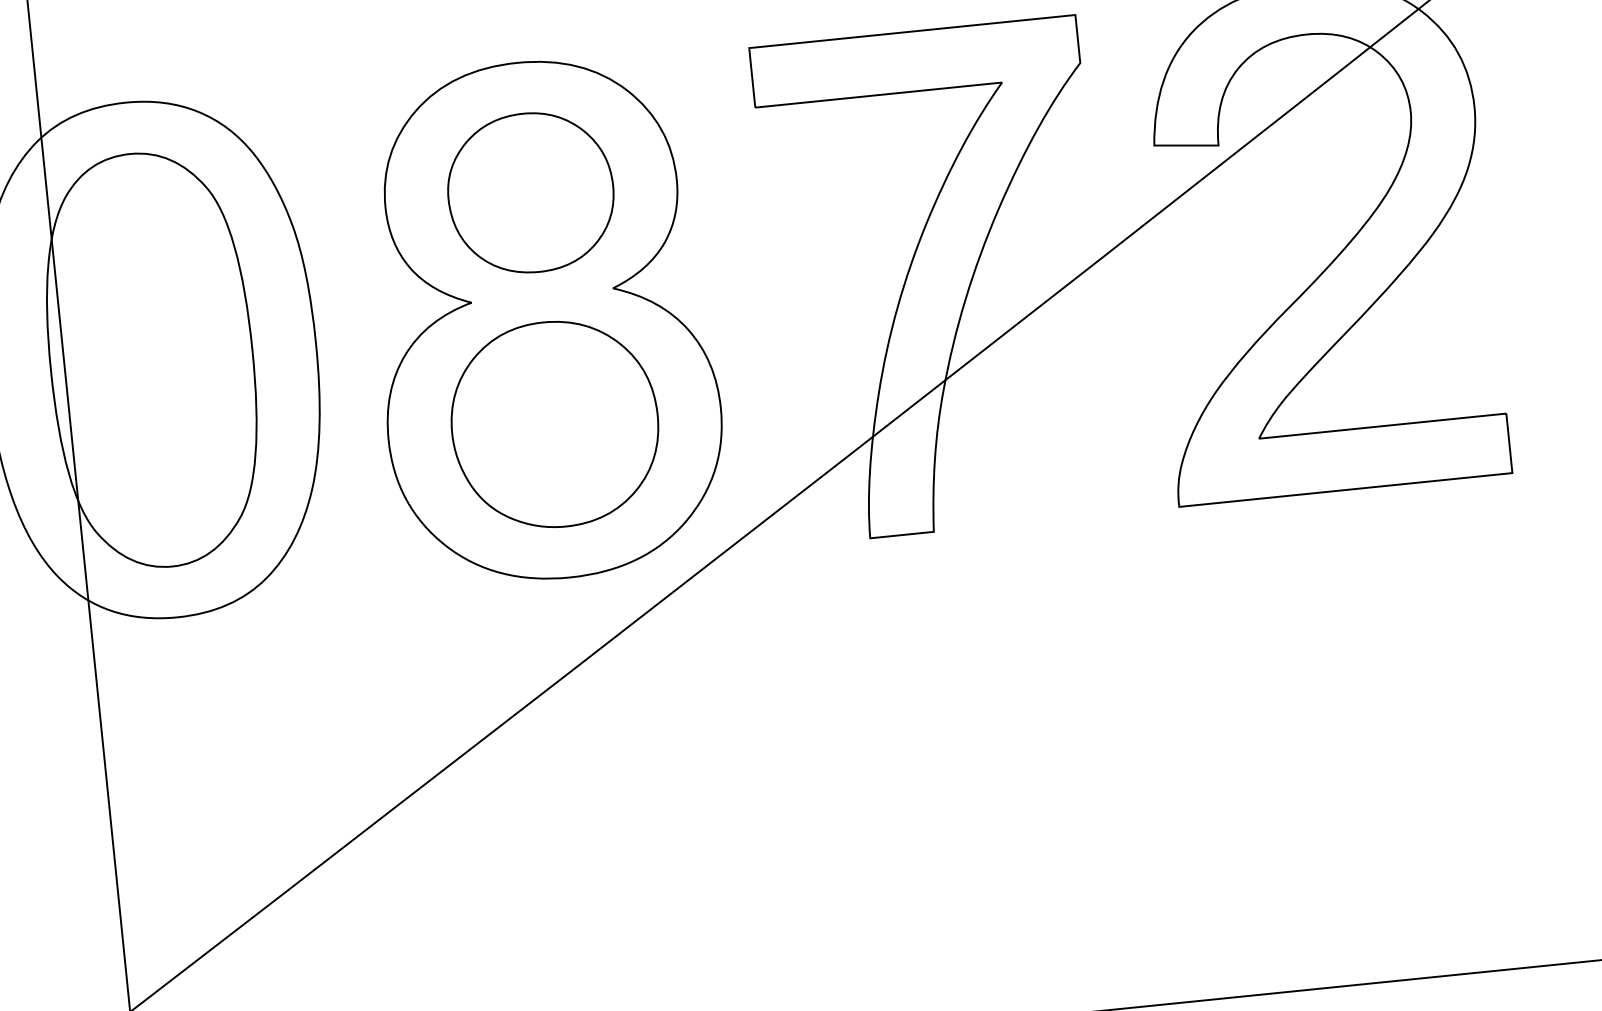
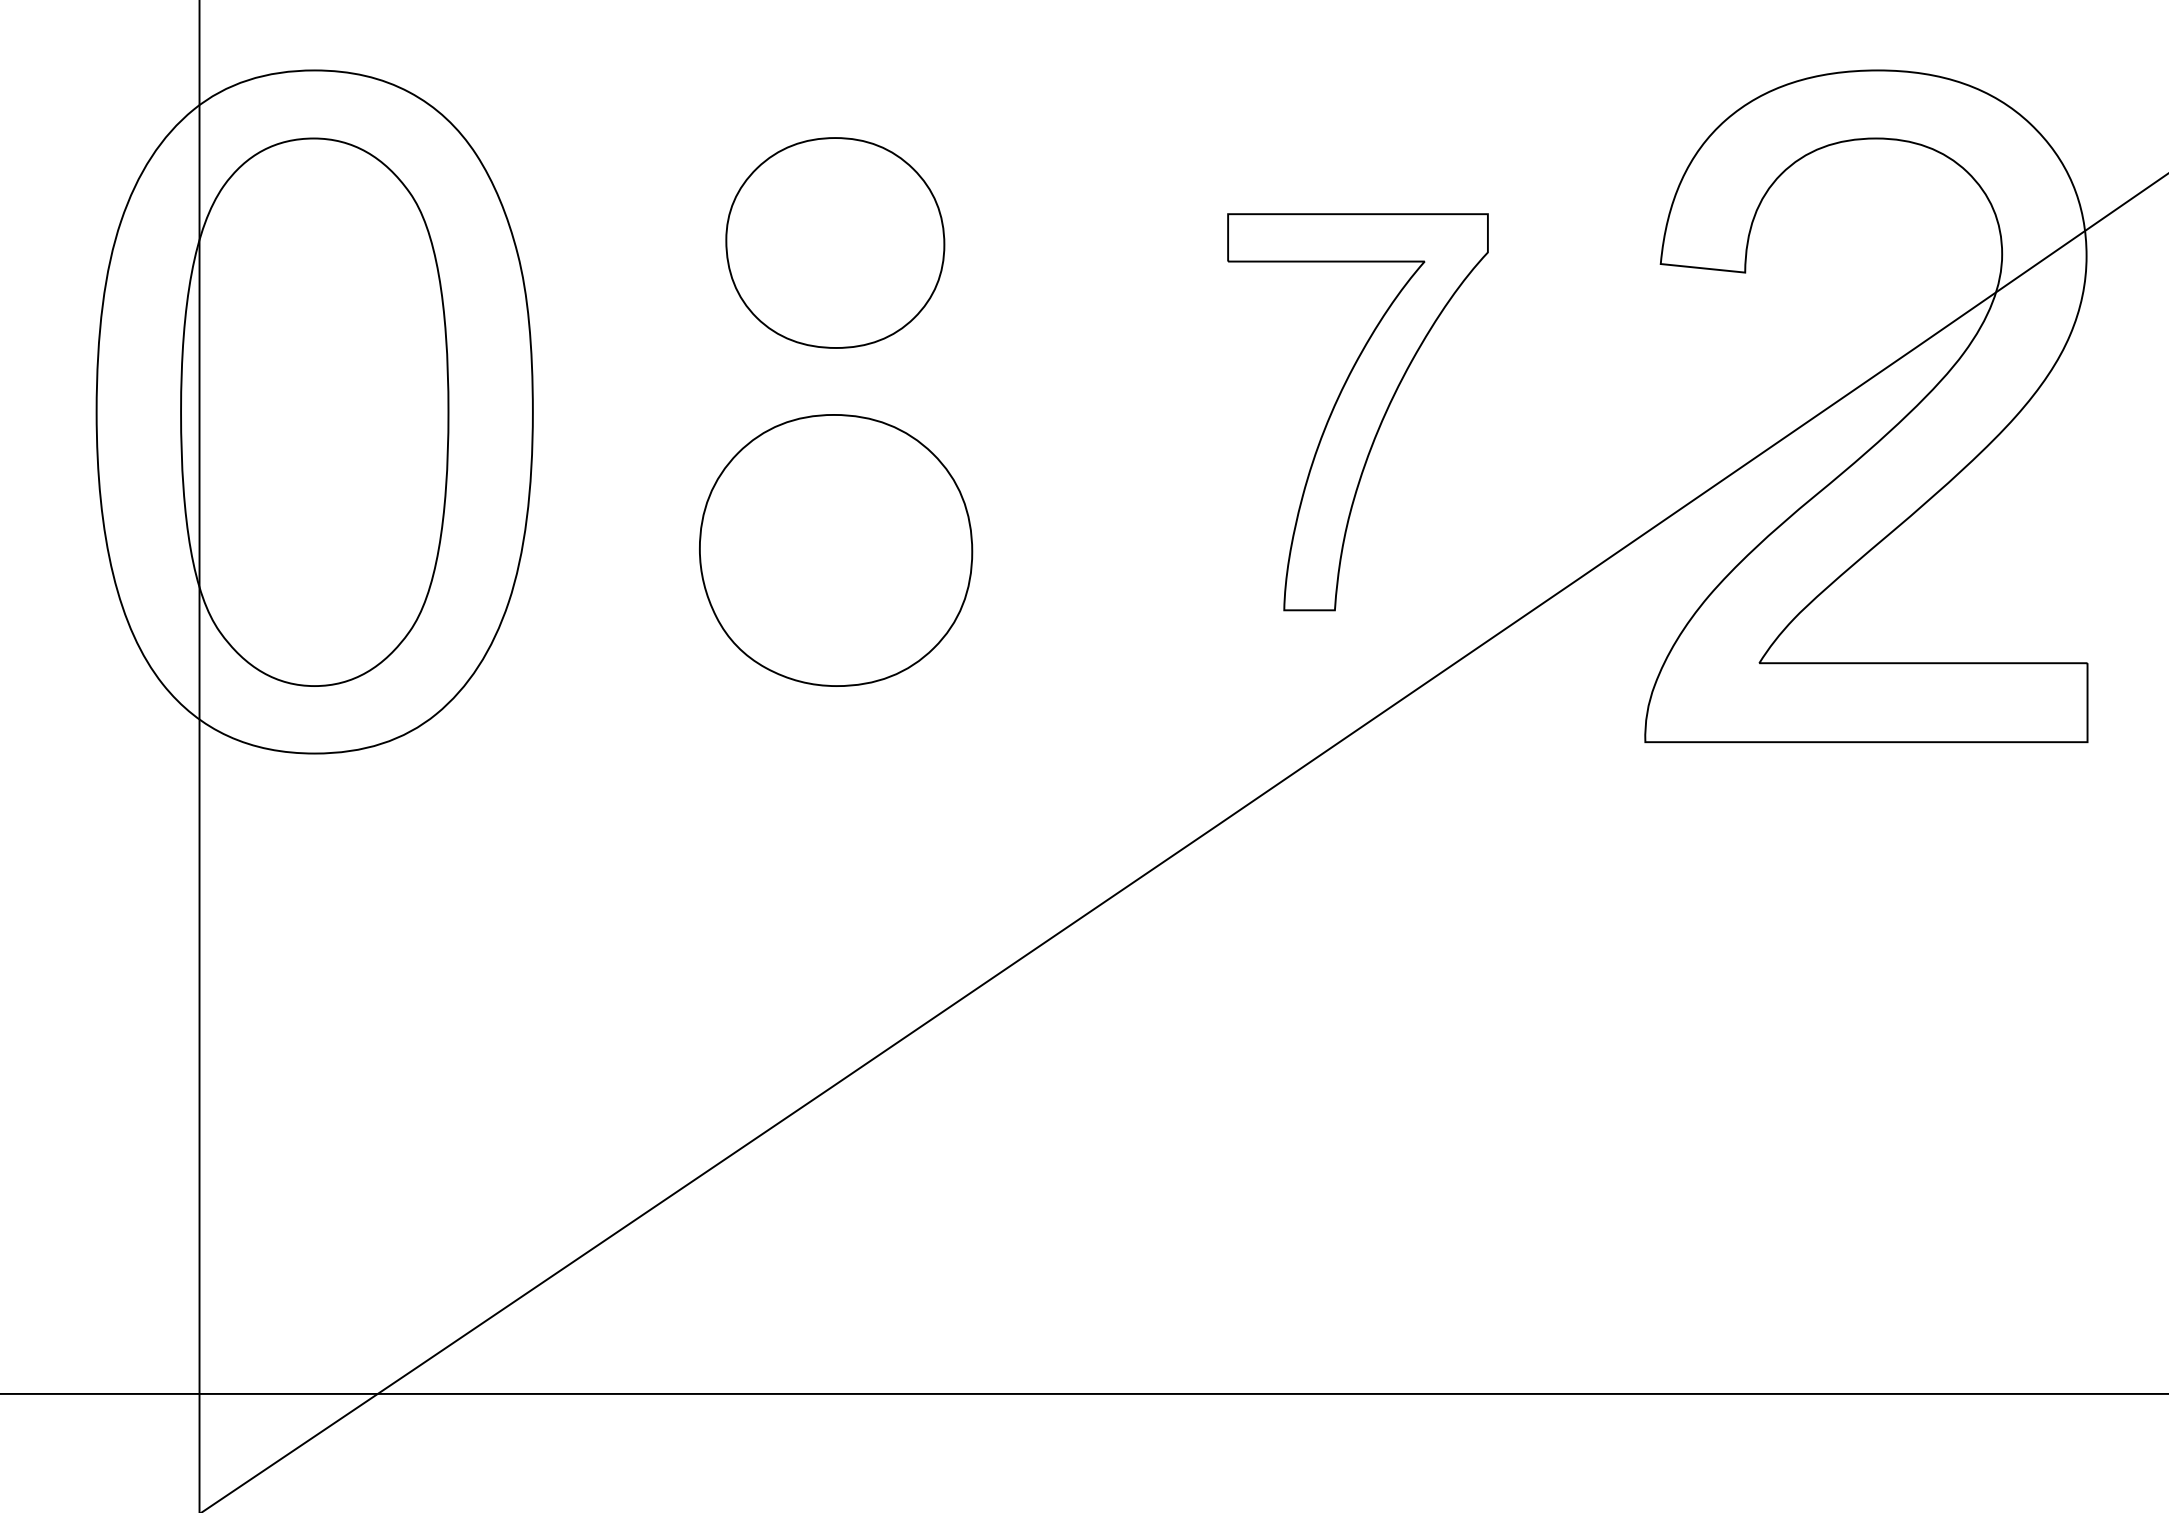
part: (937, 280) -> (1357, 412), size x0.6
part: (543, 319) -> (835, 411), removed

